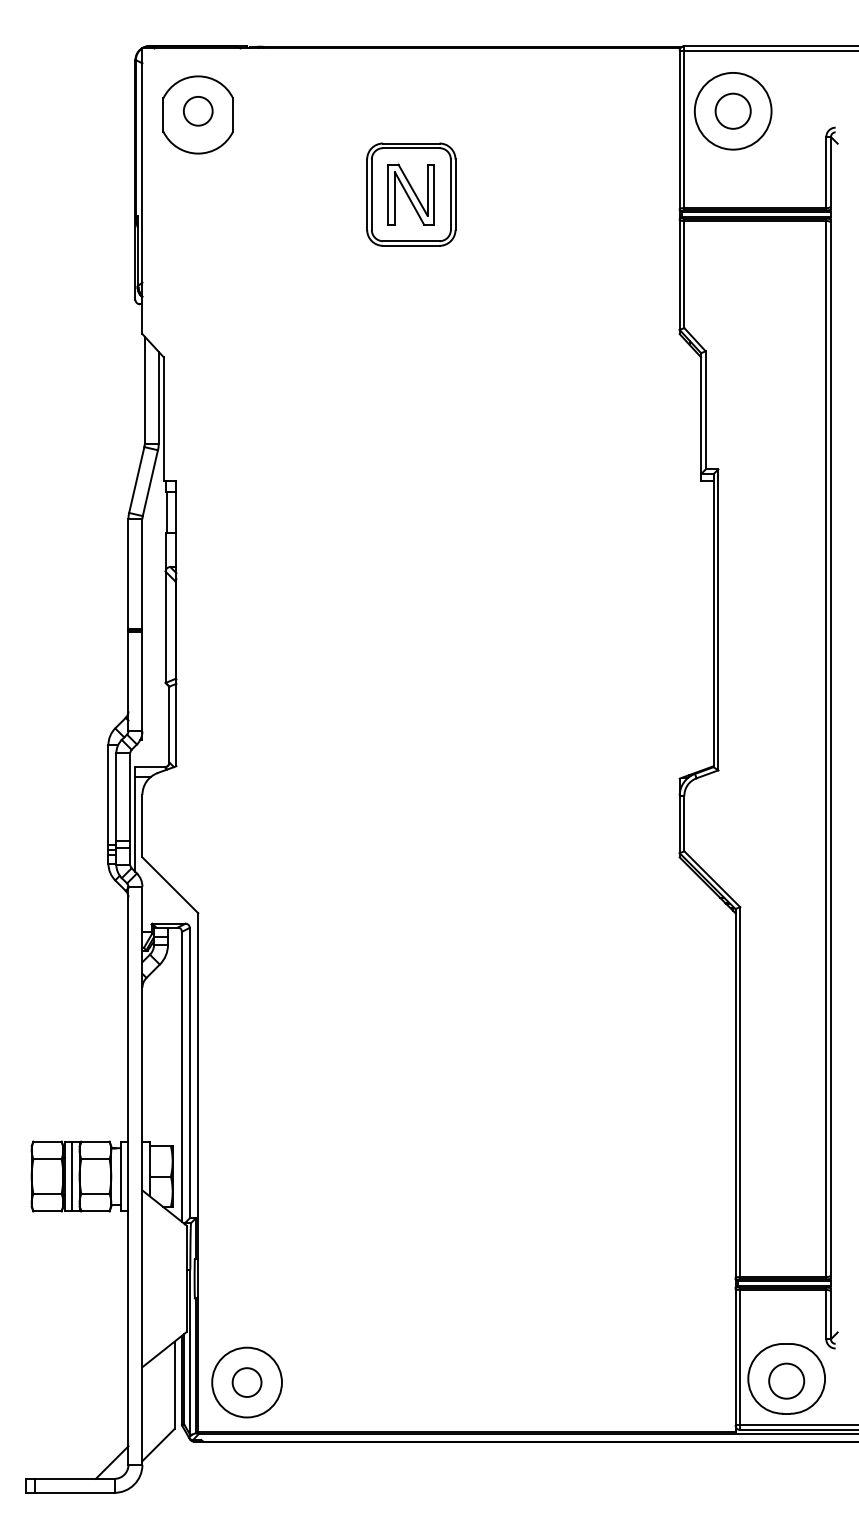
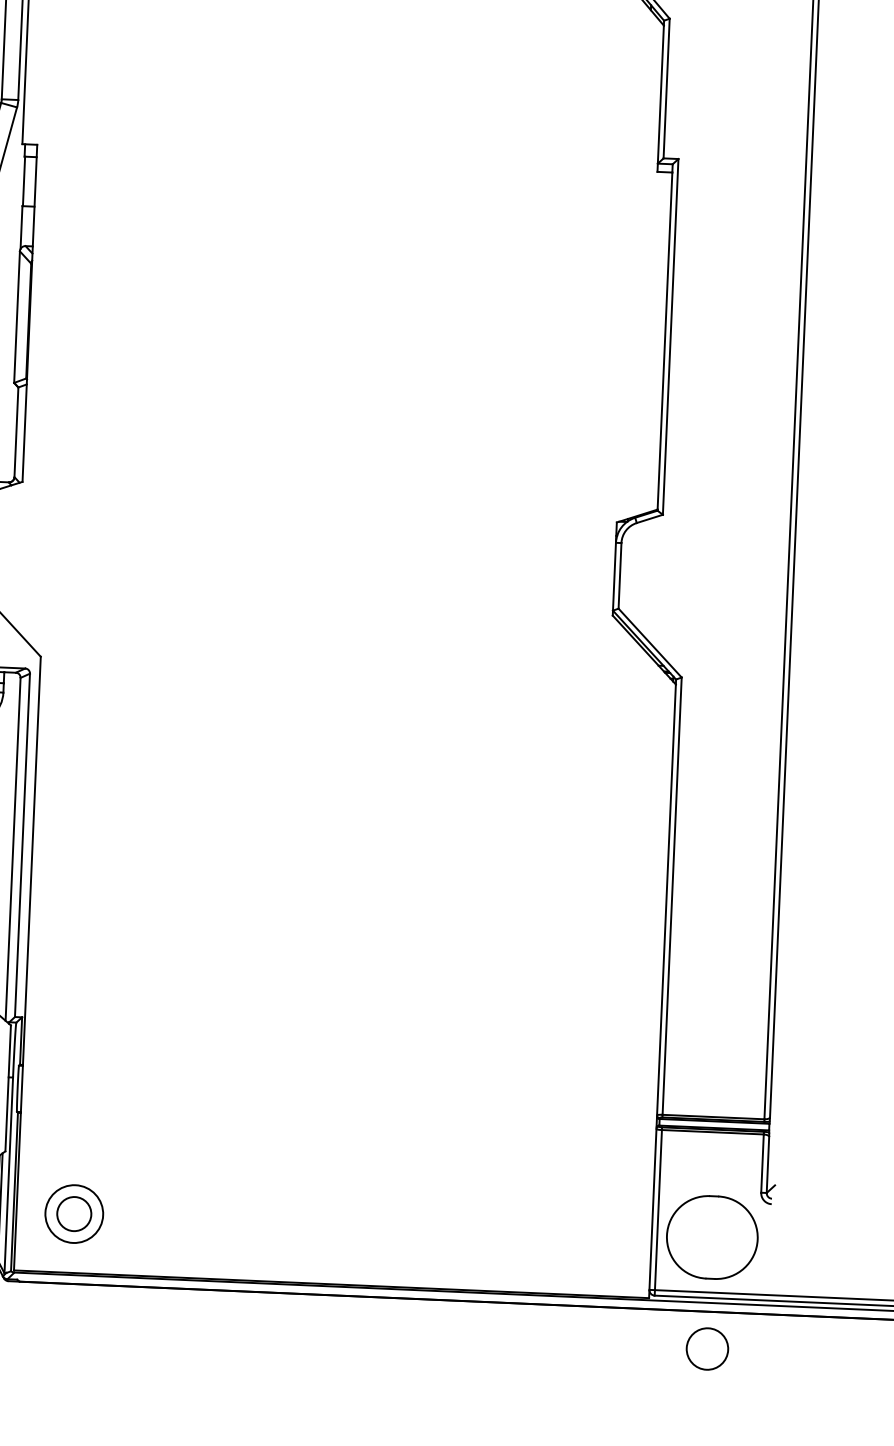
circle: (786, 1380) -> (707, 1348), moved
circle: (246, 1382) -> (73, 1213), size x0.7

